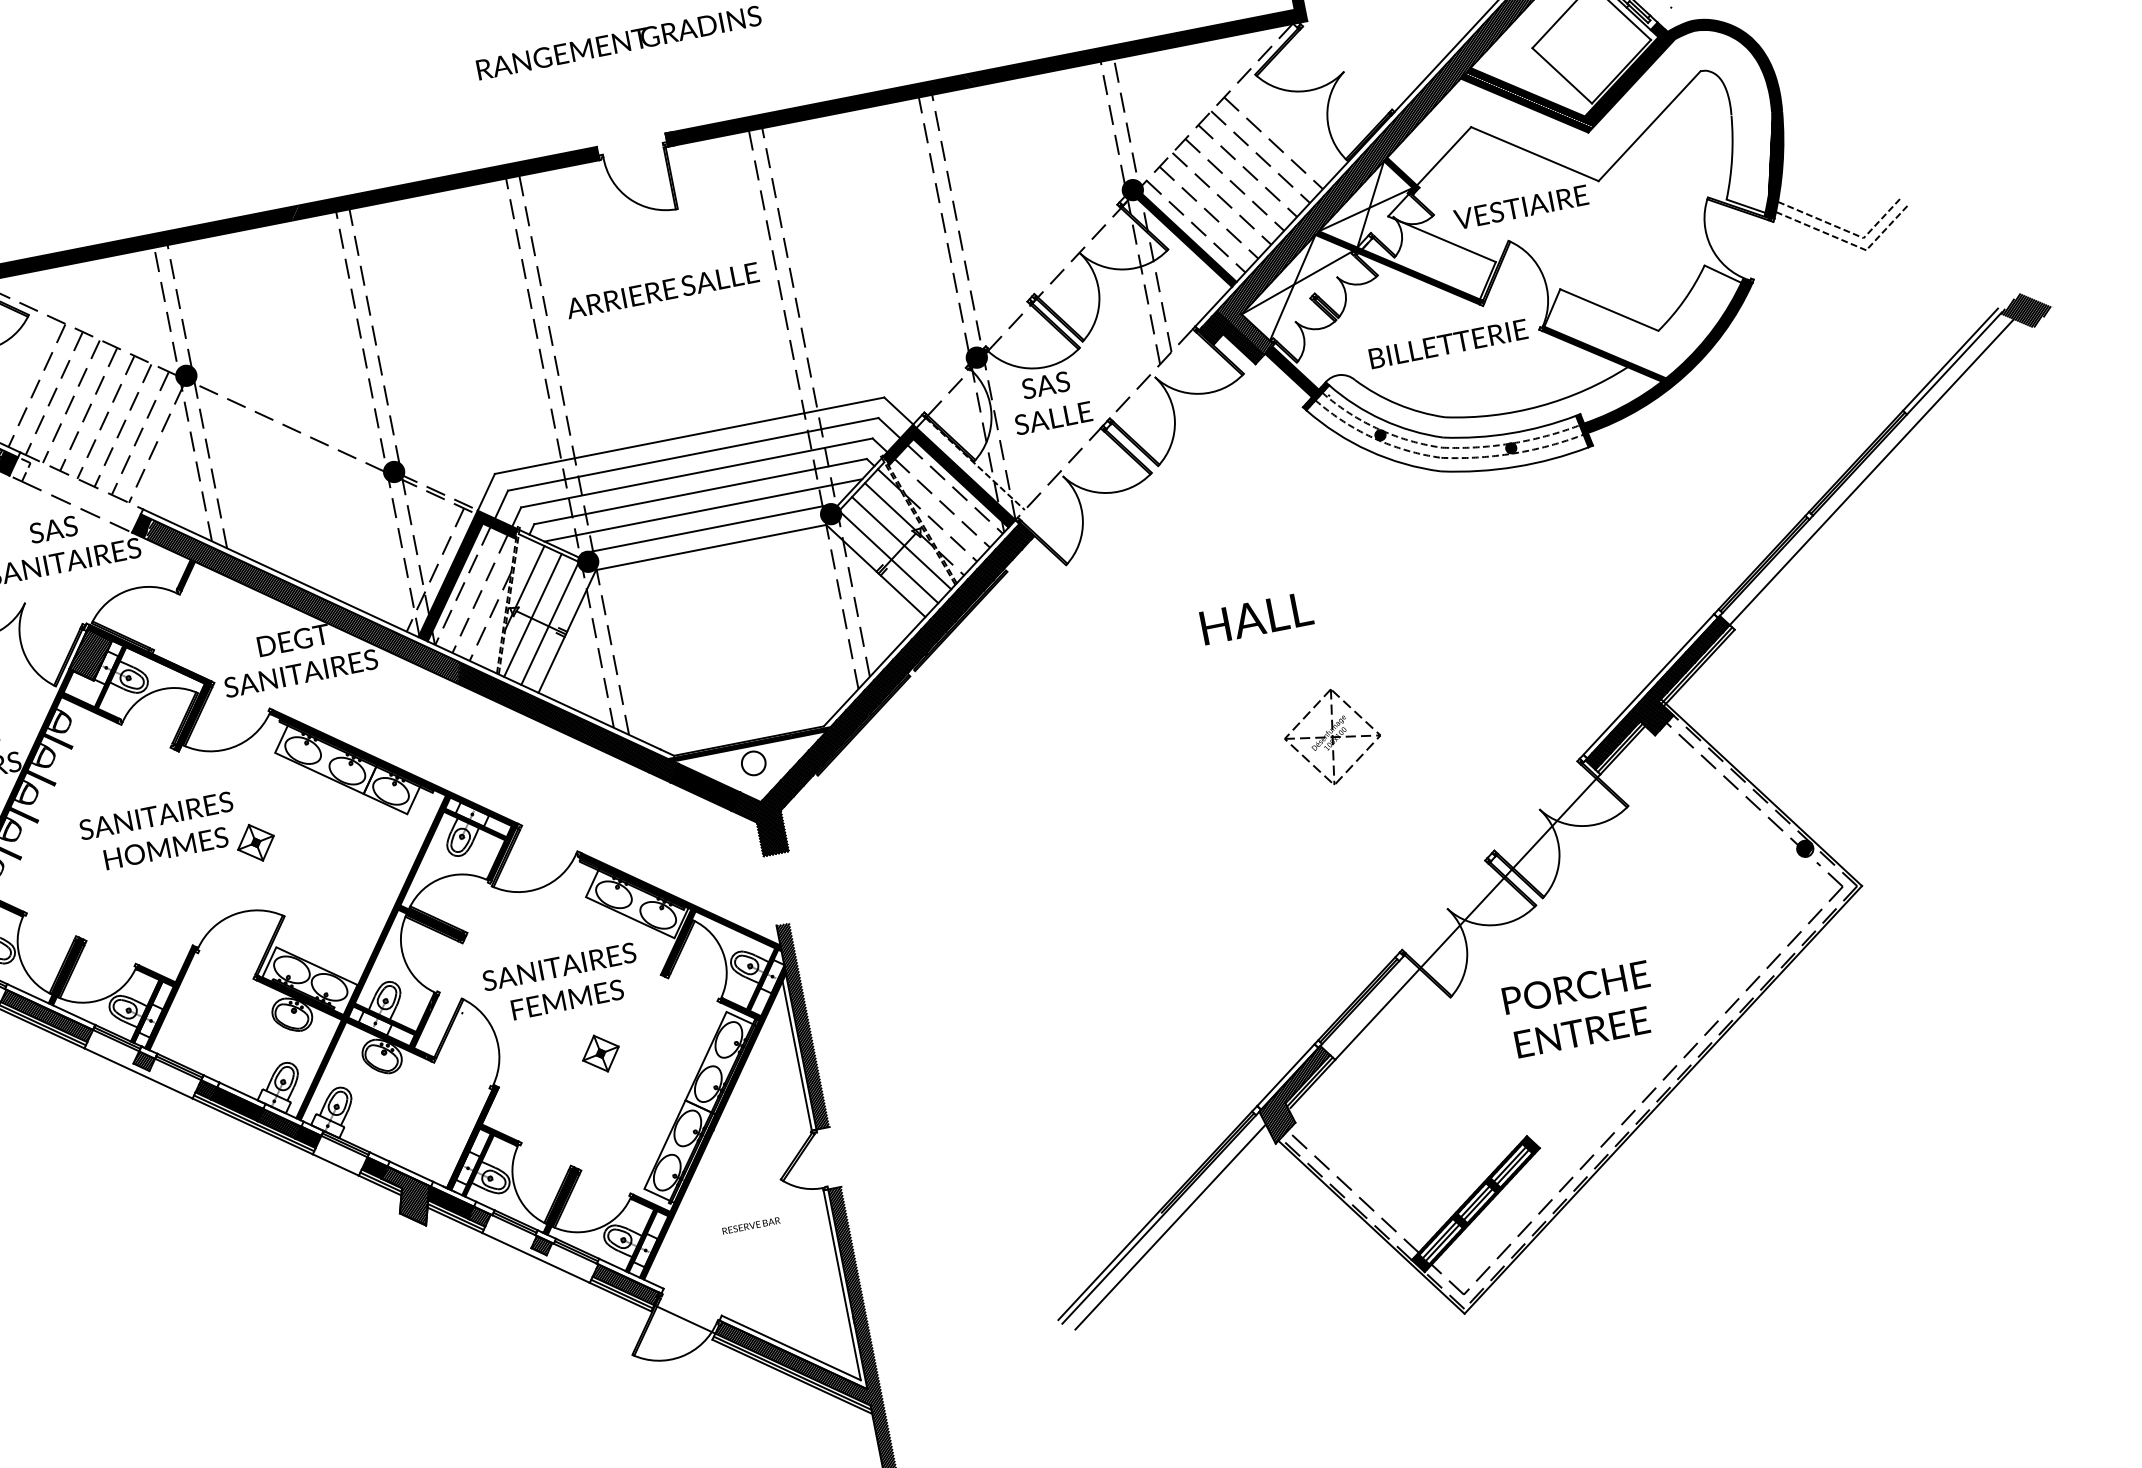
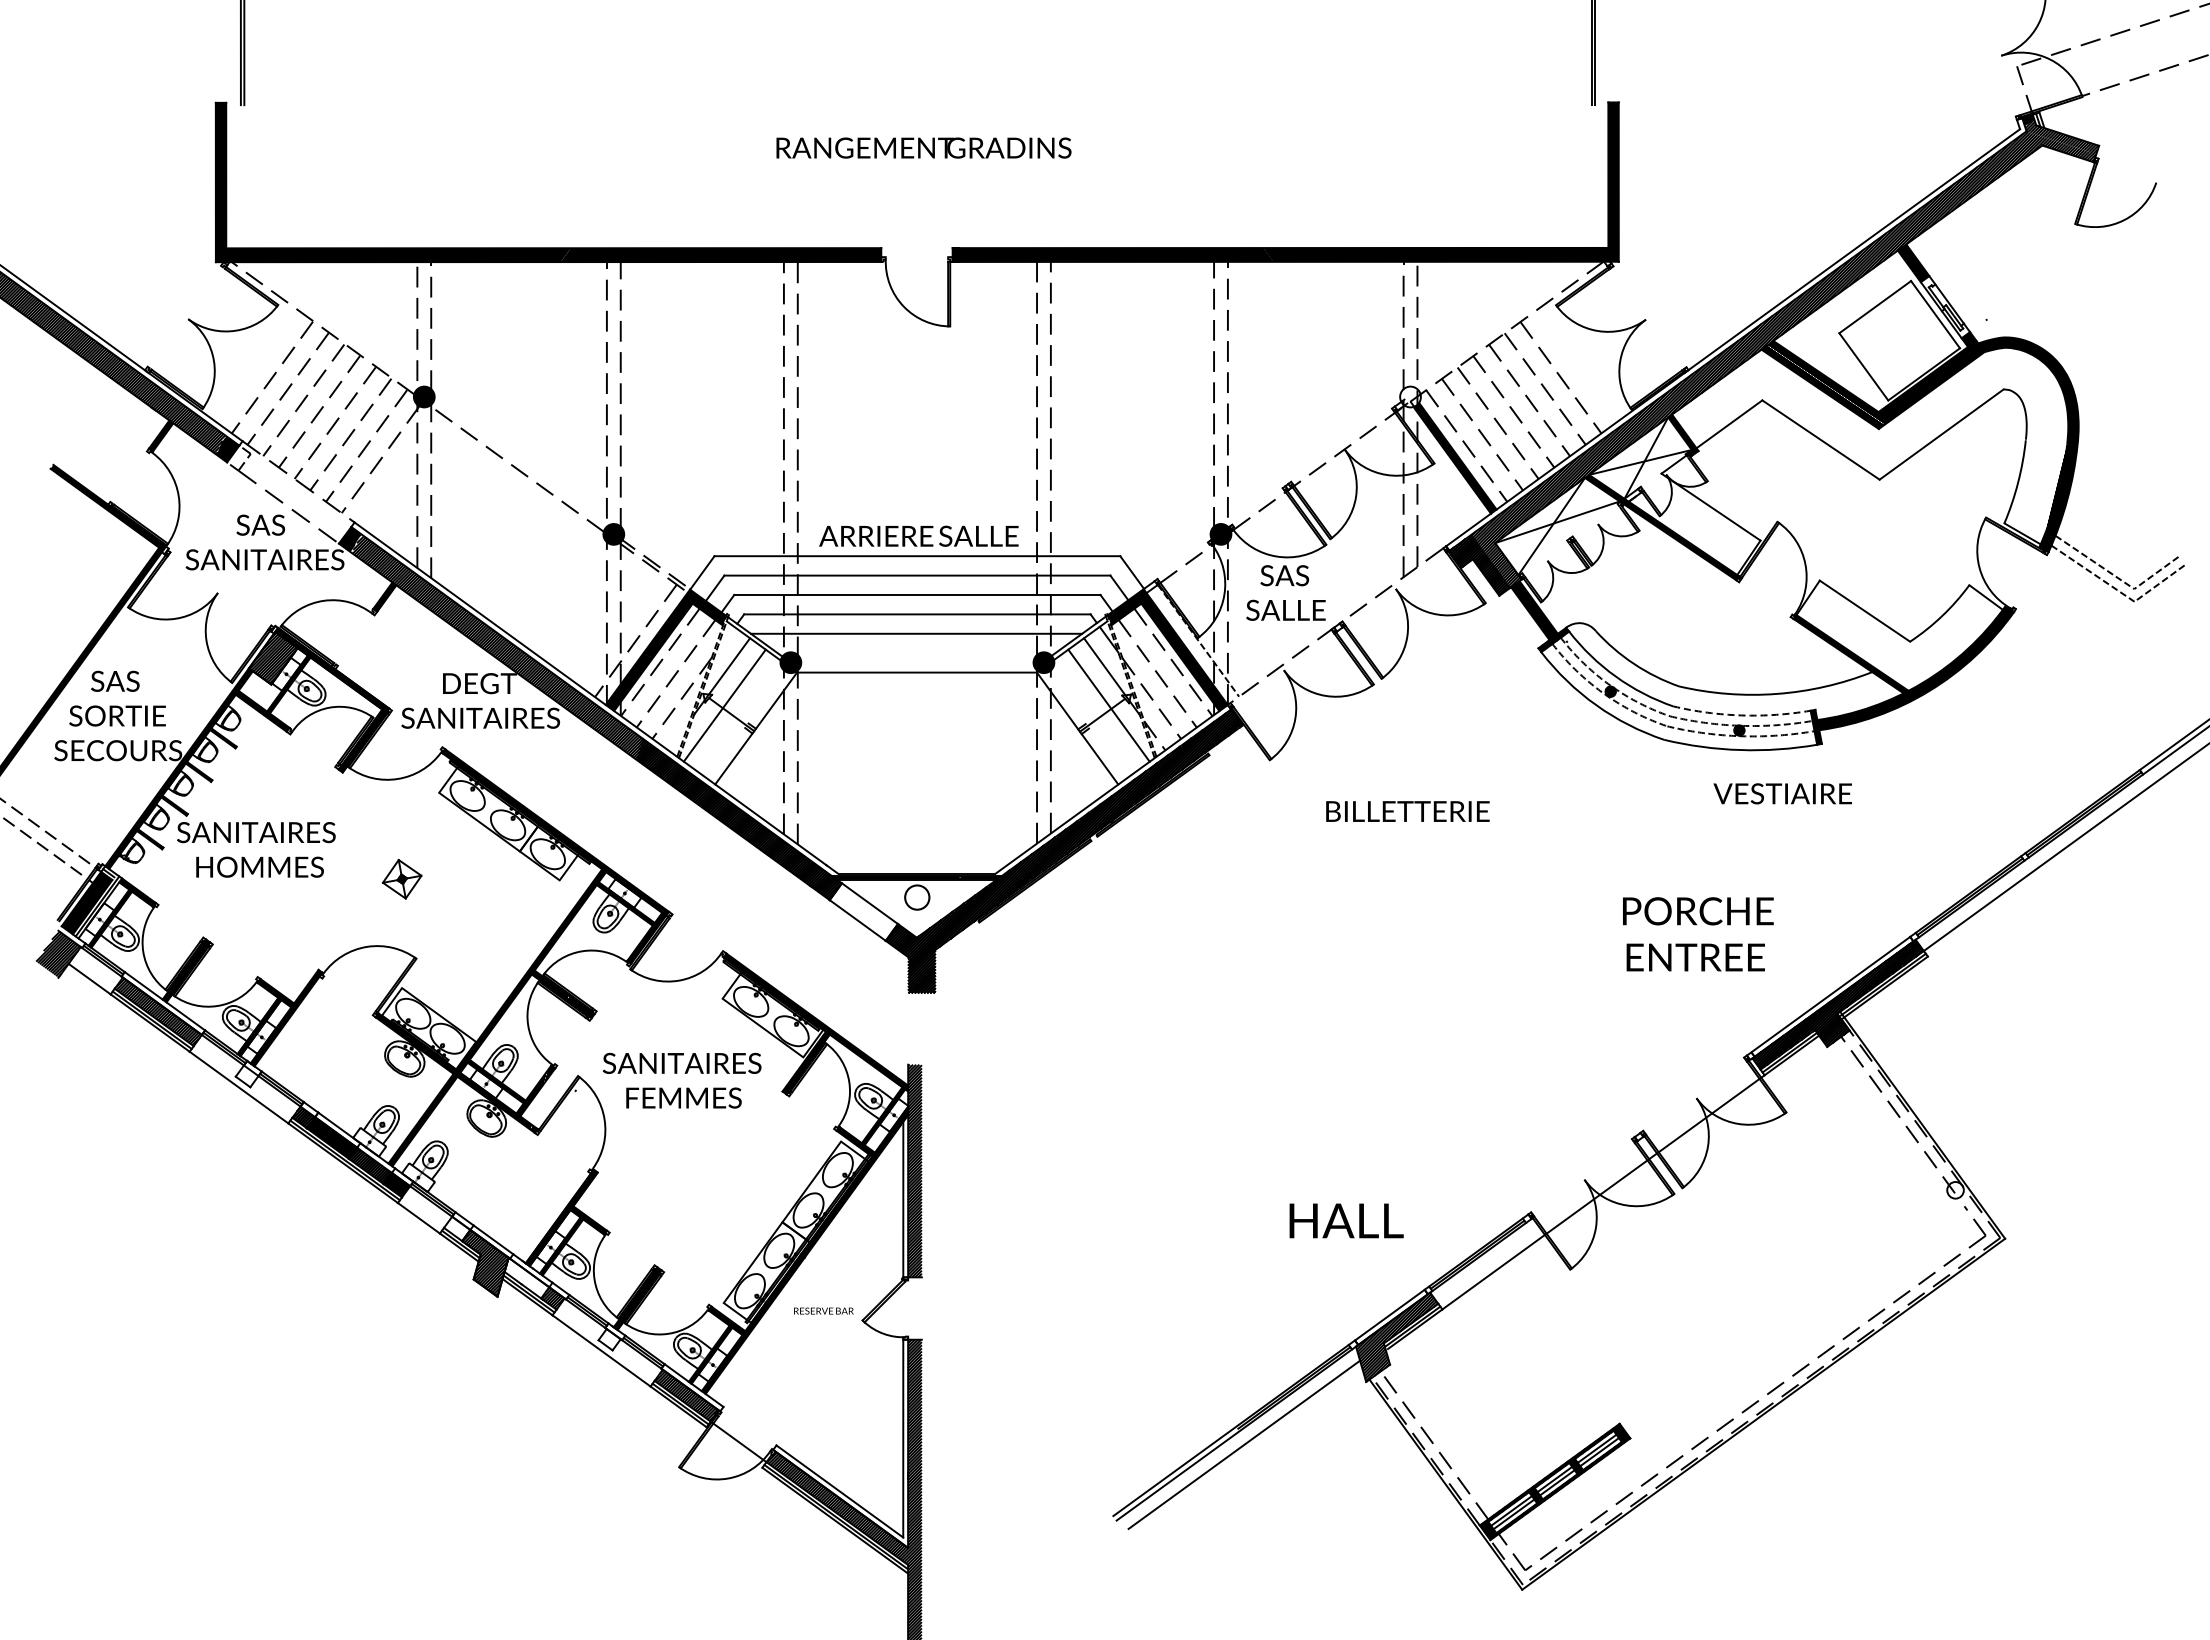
fill: (1132, 189) -> (1410, 396), removed
text: (1520, 207) -> (1782, 793), moved
text: (662, 289) -> (918, 535), moved
text: (1448, 344) -> (1407, 811), moved
arc: (1510, 433) -> (1741, 715), solid -> dashed
line: (703, 530) -> (912, 653), removed
line: (890, 558) -> (1094, 718), removed
text: (1256, 617) -> (1346, 1220), moved
line: (549, 624) -> (739, 717), removed
part: (1332, 736) -> (1503, 984), removed
fill: (704, 786) -> (863, 911), removed
text: (159, 832) -> (256, 849), moved
hatch: (1805, 849) -> (1955, 1190), removed
text: (1580, 1009) -> (1698, 934), moved
part: (600, 1053) -> (706, 1158), removed
hatch: (144, 1061) -> (247, 1076), removed
fill: (374, 1167) -> (457, 1228), removed
fill: (450, 1201) -> (526, 1277), removed
text: (750, 1225) -> (823, 1310), moved
hatch: (541, 1245) -> (609, 1339), removed

